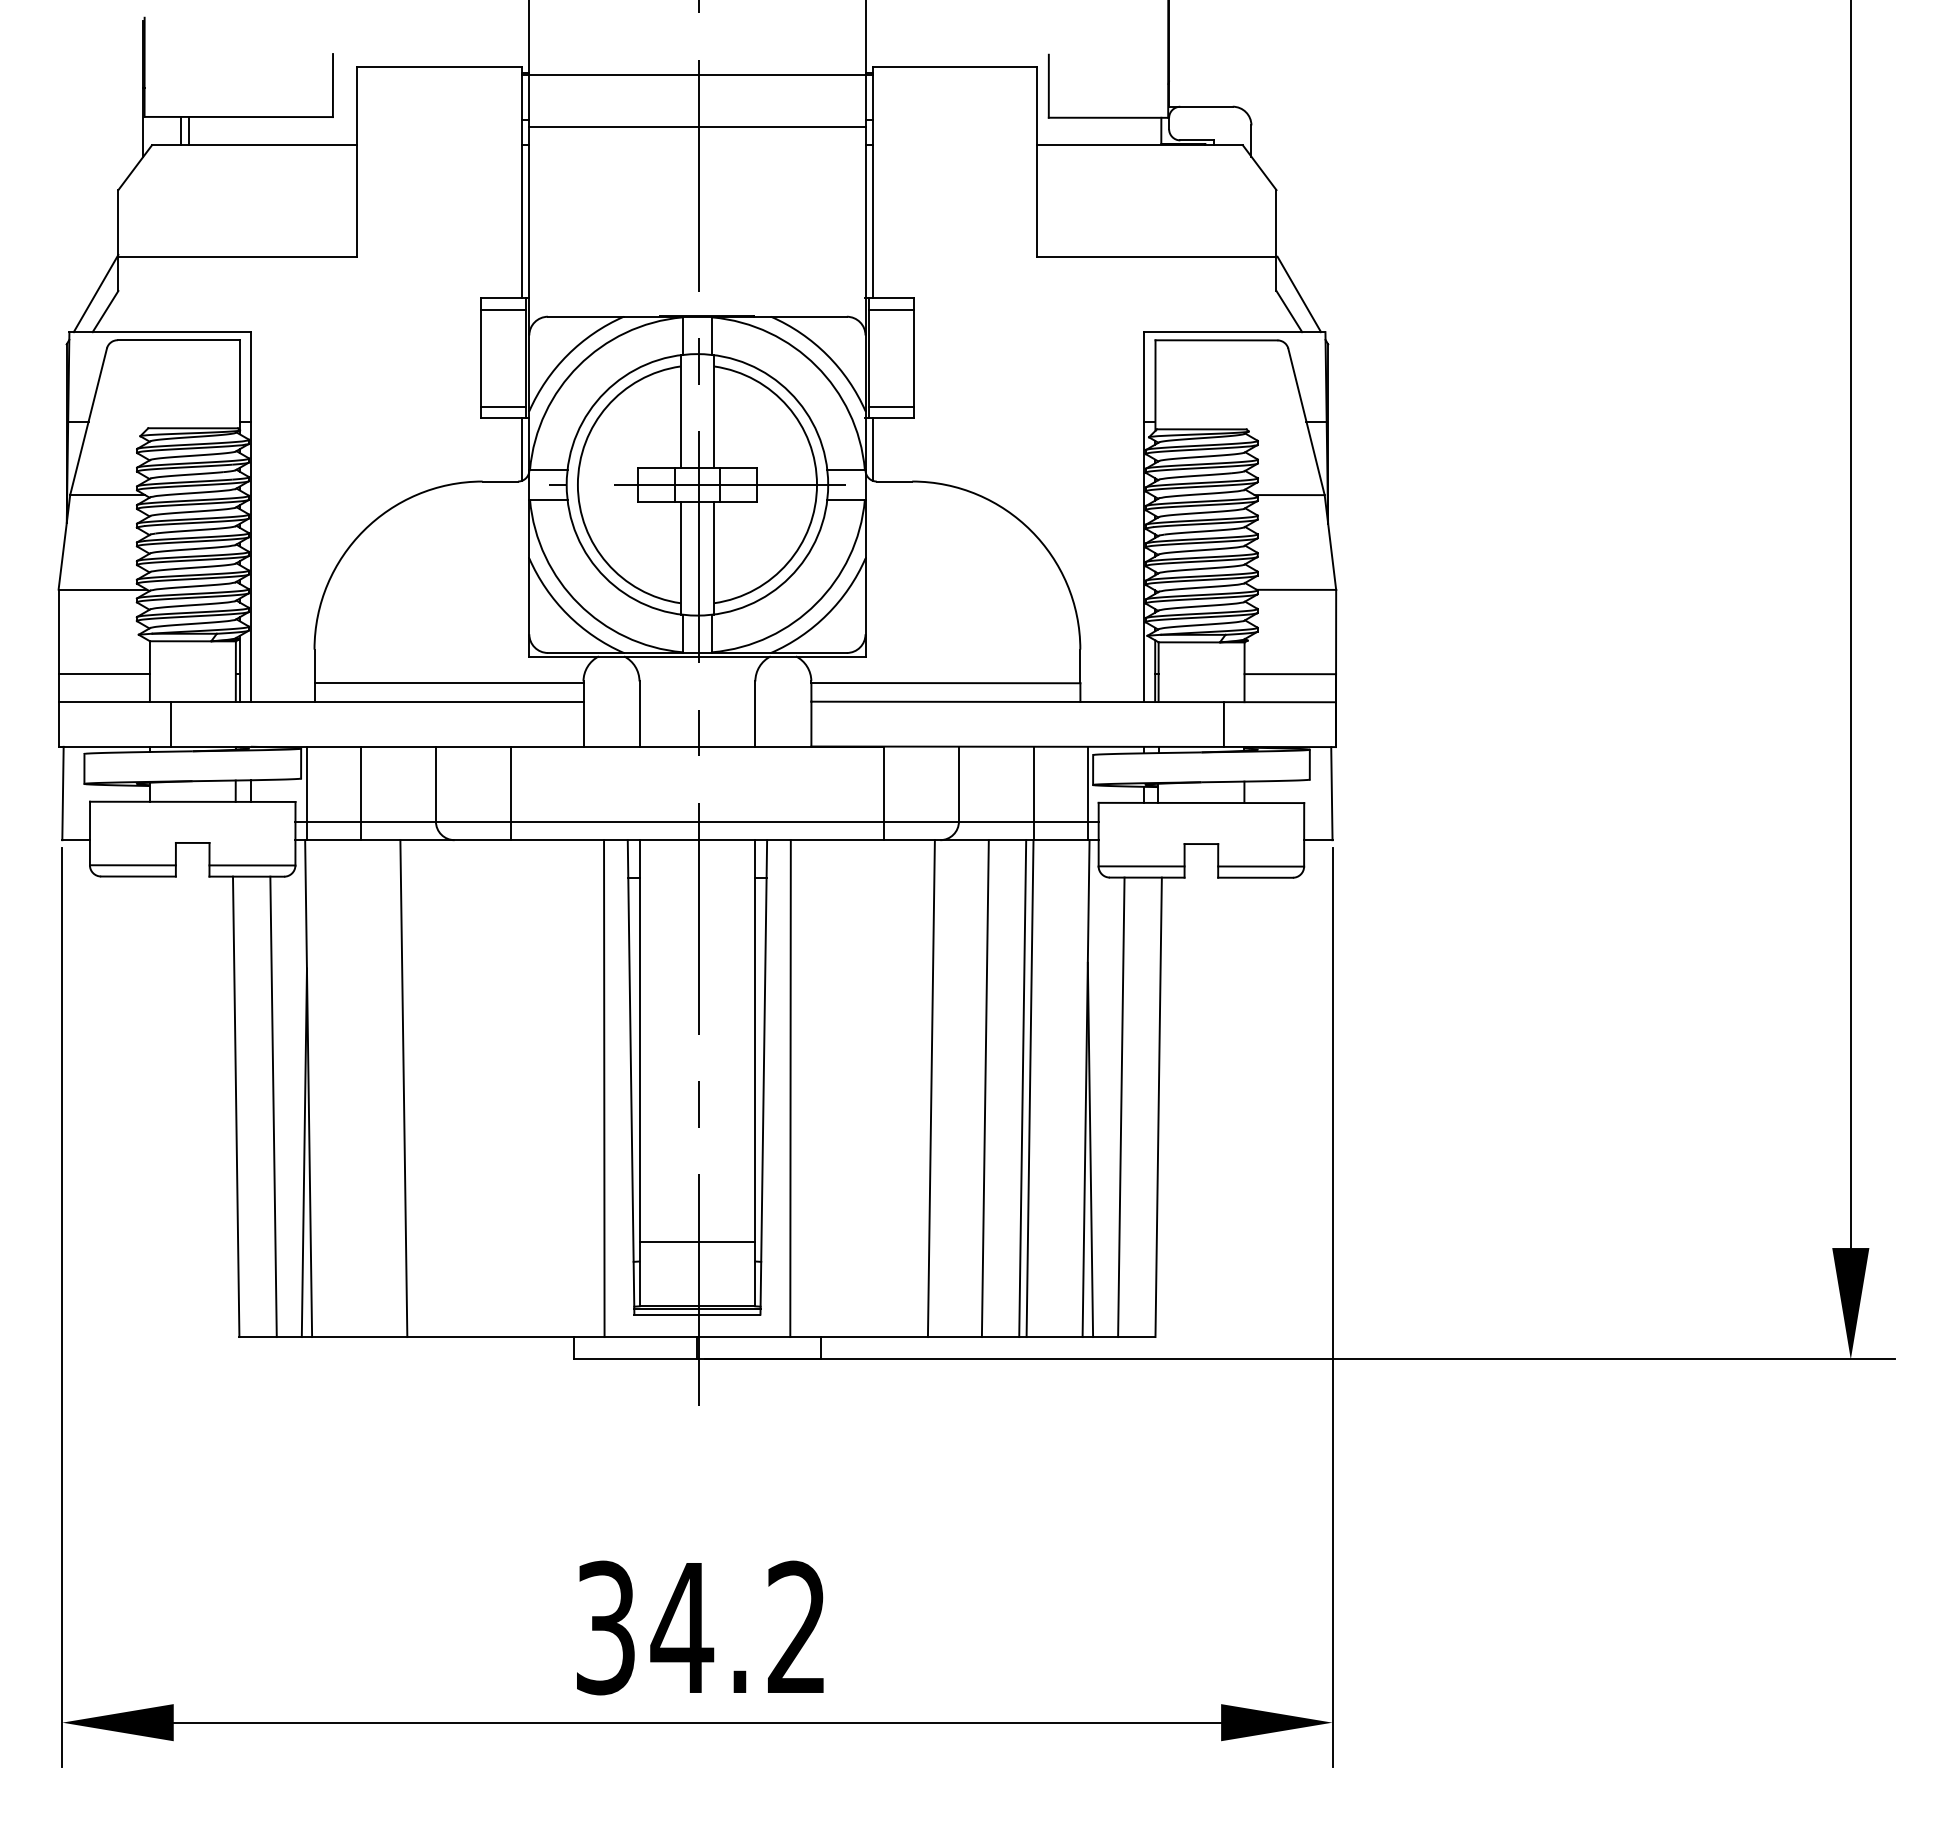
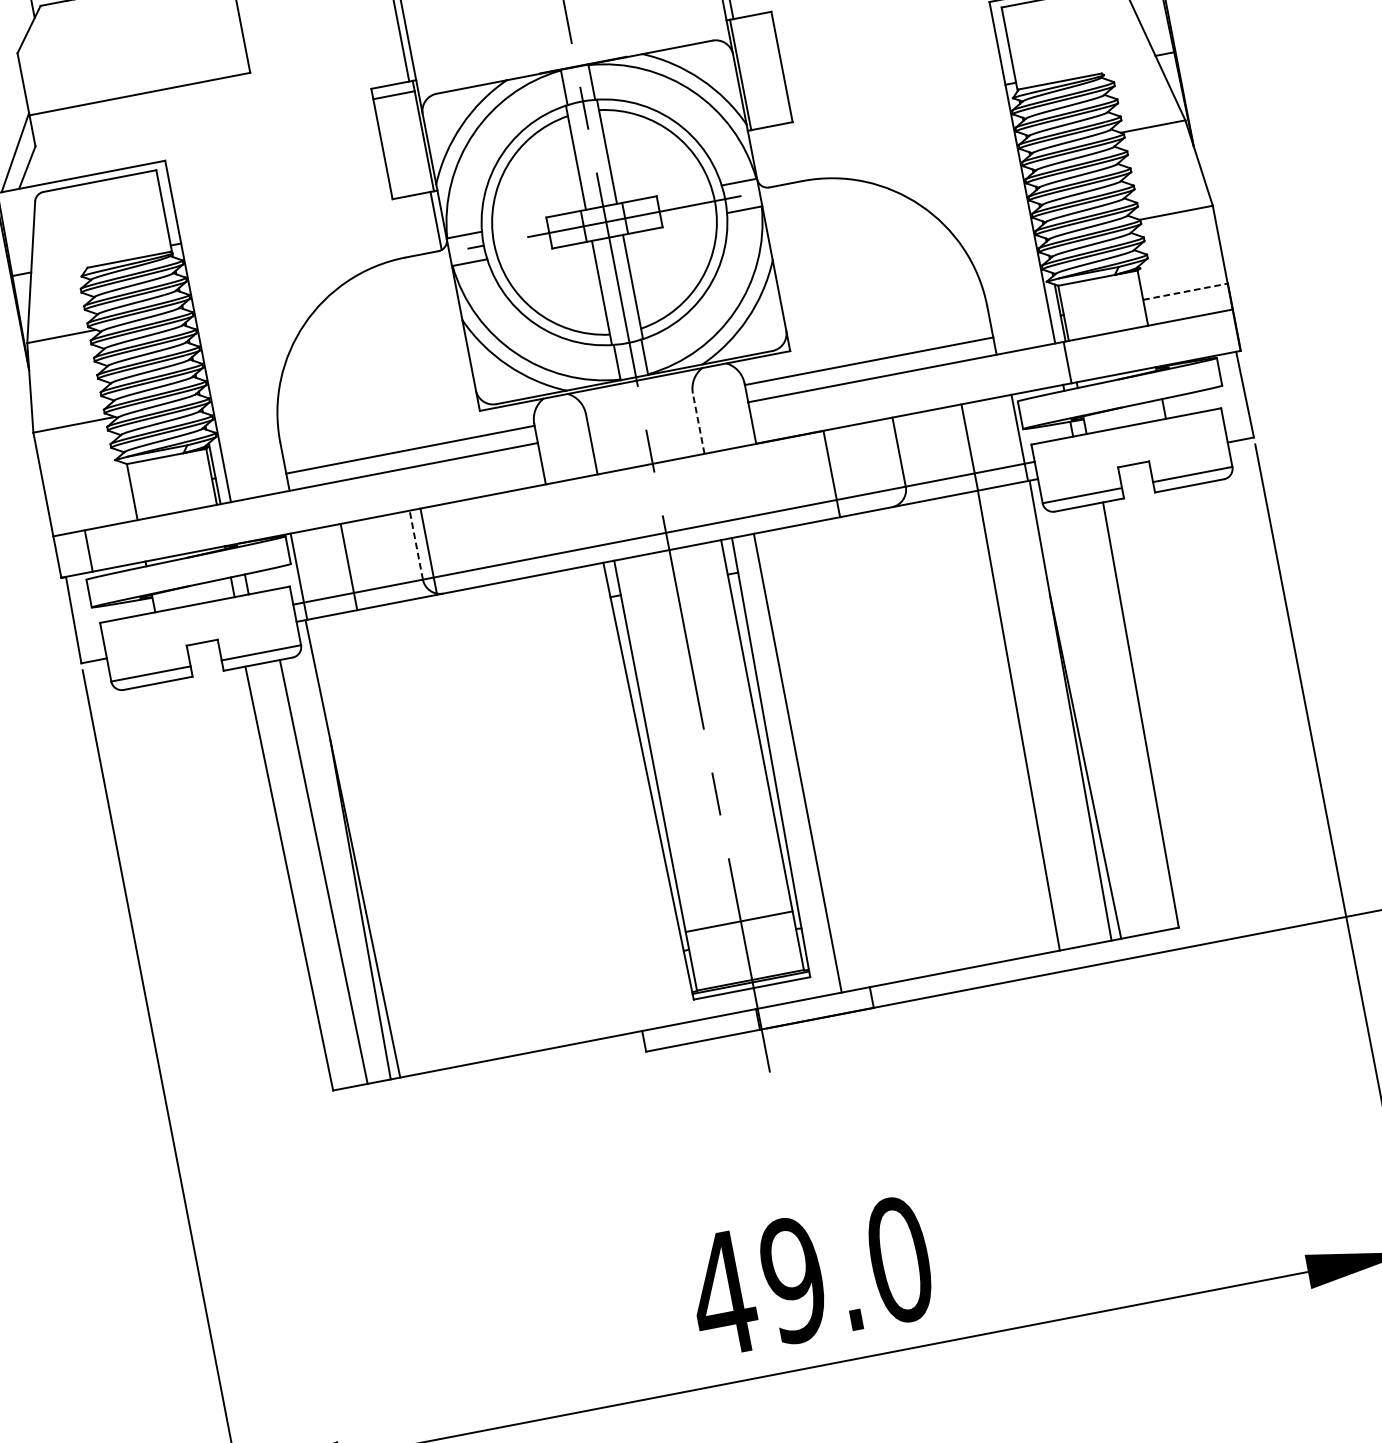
line: (891, 309) -> (752, 26), removed
line: (502, 406) -> (410, 184), removed
line: (891, 406) -> (769, 115), removed
line: (873, 449) -> (760, 158), removed
line: (103, 673) -> (89, 502), removed
line: (1290, 674) -> (1185, 292), solid -> dashed
line: (755, 714) -> (698, 424), solid -> dashed
line: (170, 723) -> (88, 550), moved
line: (1223, 724) -> (1067, 362), moved
line: (435, 783) -> (415, 544), solid -> dashed
line: (510, 793) -> (428, 551), moved
line: (403, 1088) -> (440, 831), removed
line: (604, 1088) -> (626, 796), removed
line: (930, 1088) -> (926, 738), removed
line: (984, 1088) -> (976, 728), removed
line: (1022, 1088) -> (1011, 721), removed
line: (1121, 1107) -> (1106, 721), removed
text: (700, 1627) -> (810, 1276), 34.2 -> 49.0

